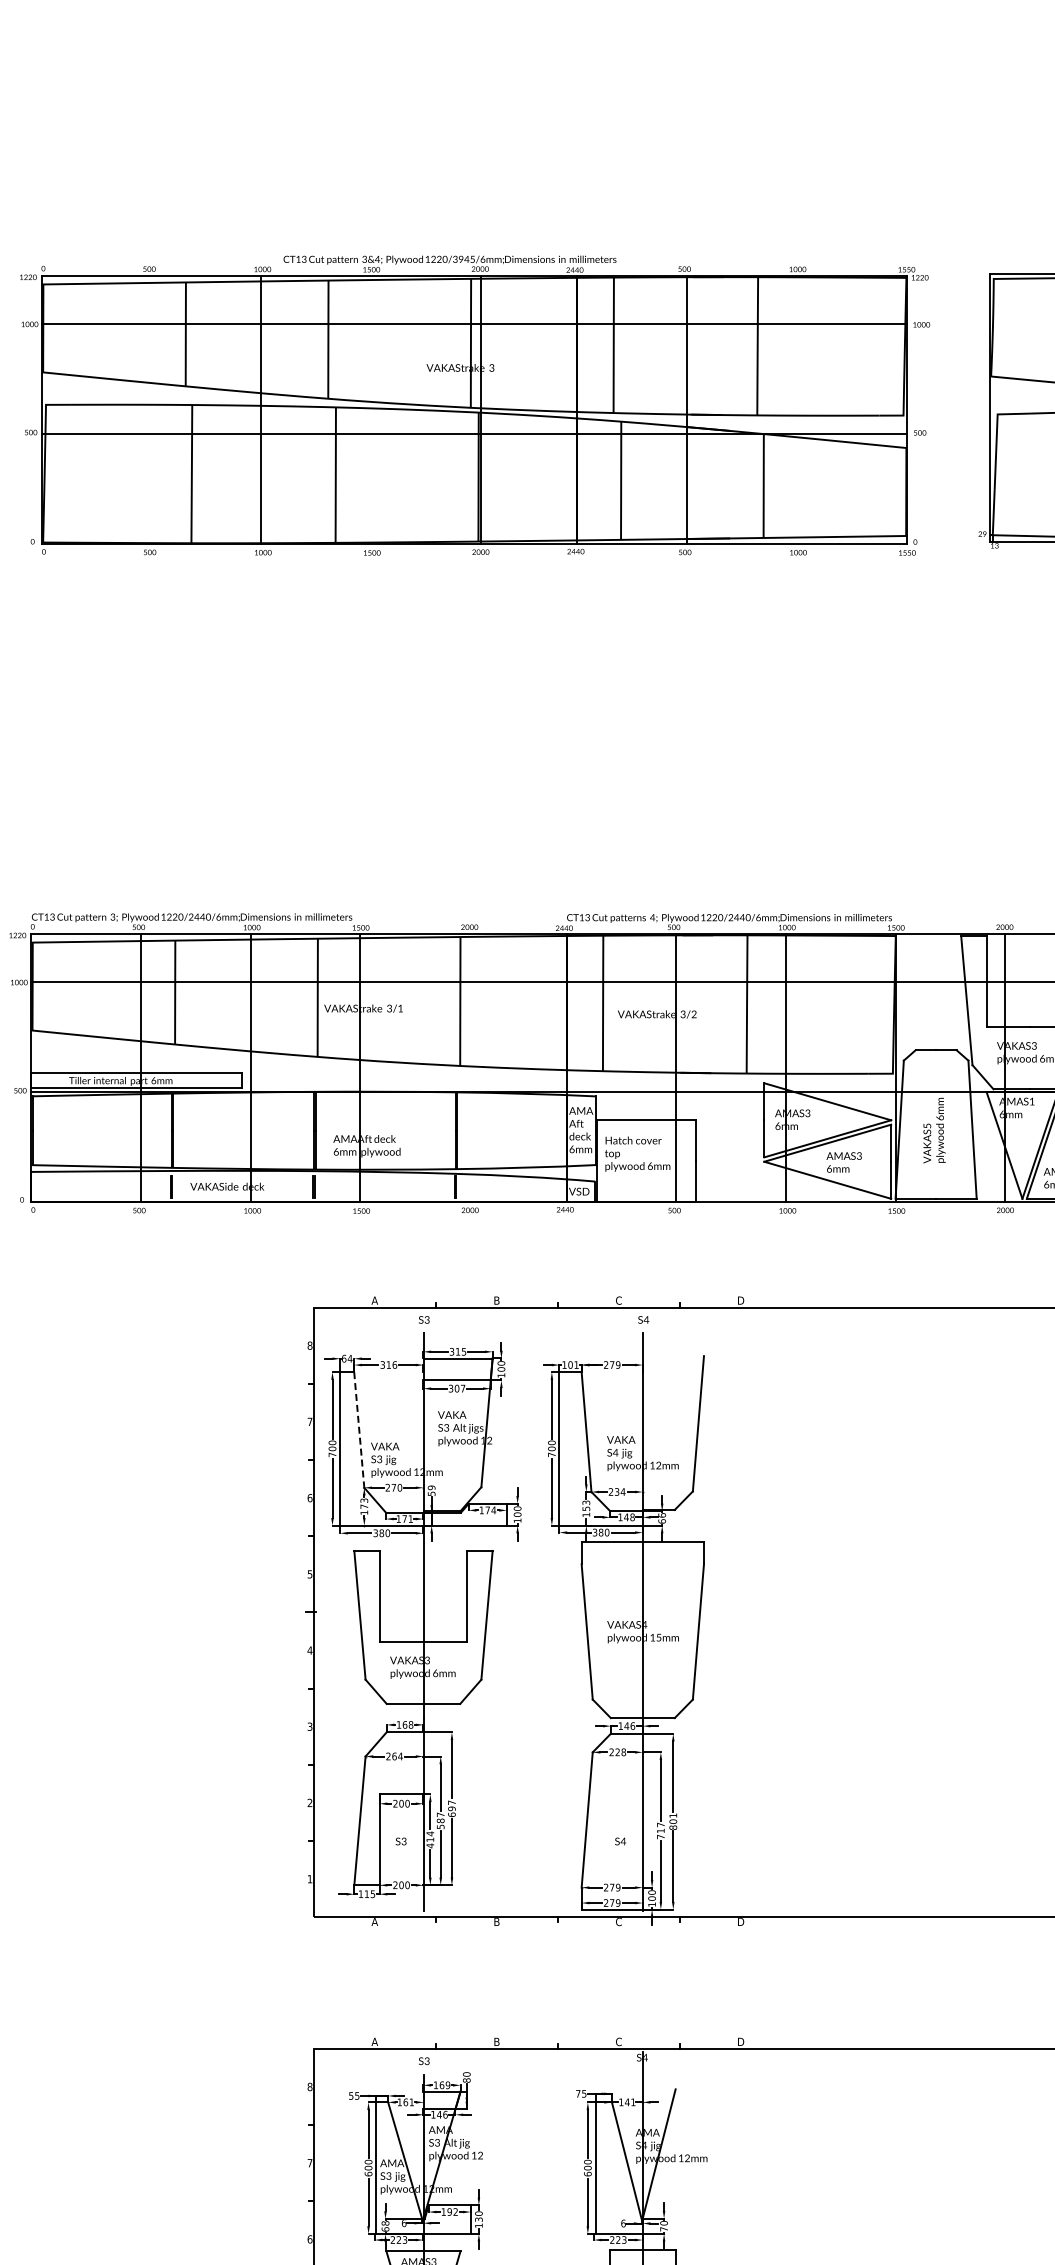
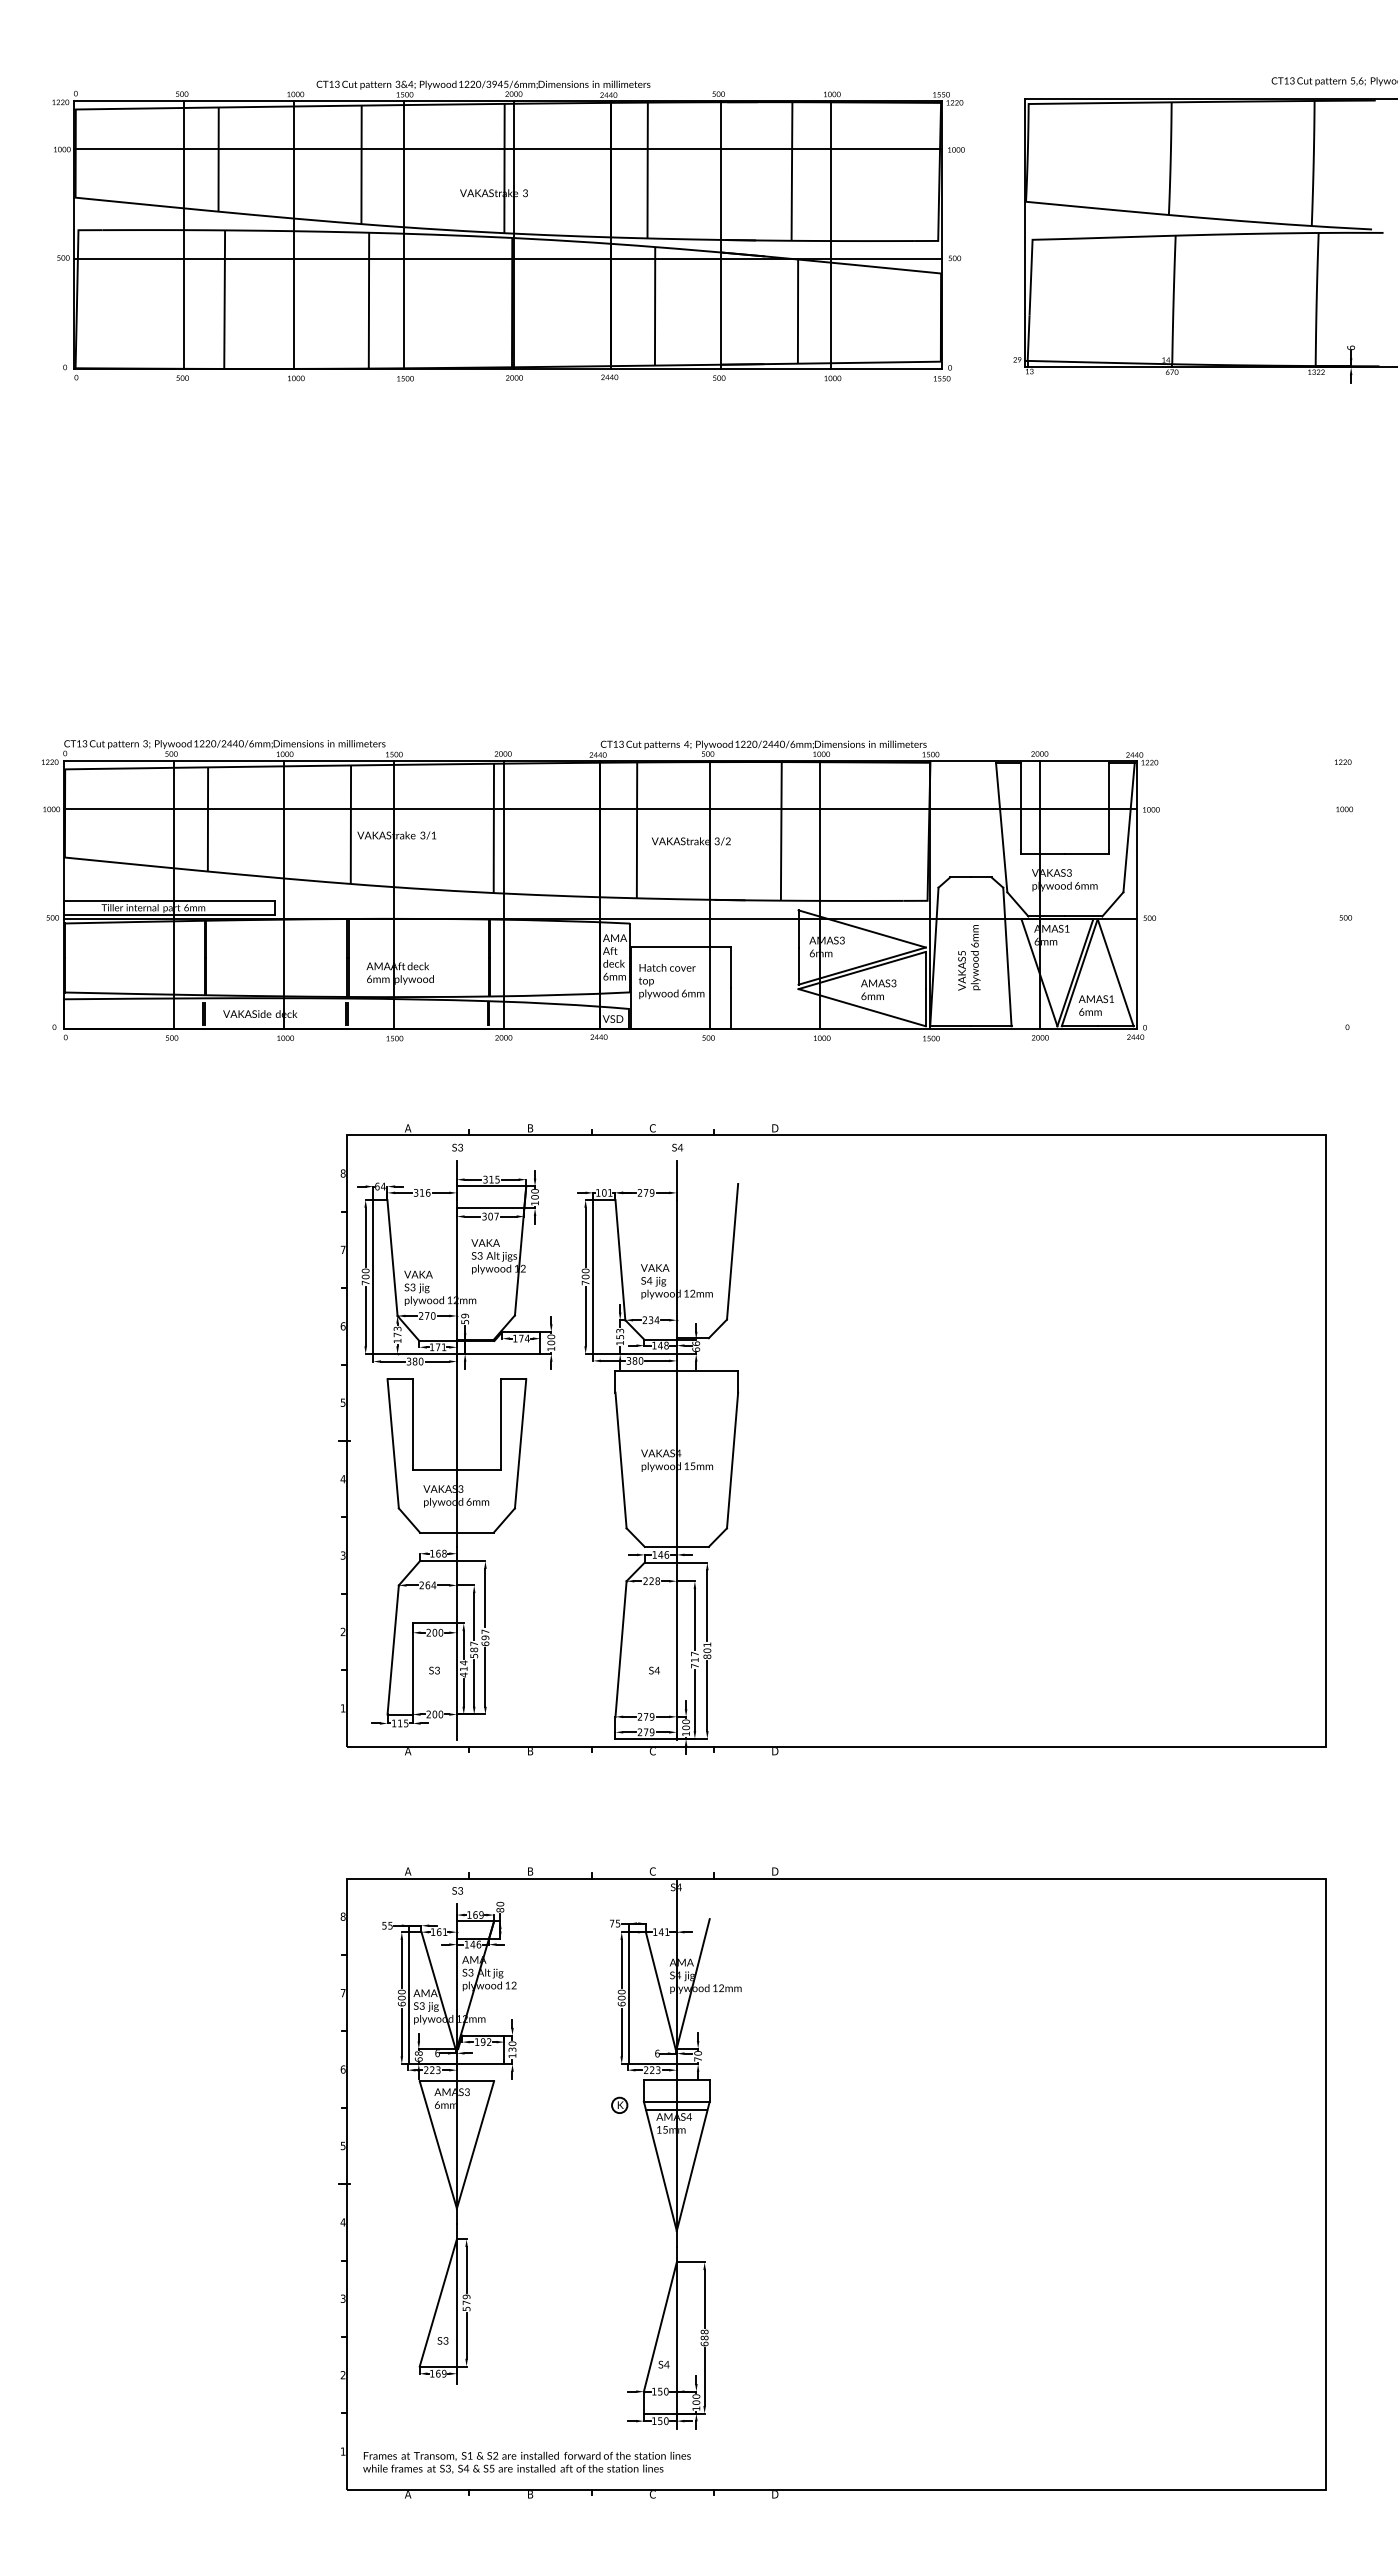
line: (151, 410) -> (184, 235), added
line: (371, 410) -> (404, 235), added
line: (796, 410) -> (830, 235), added
line: (469, 1067) -> (503, 894), added
line: (359, 1430) -> (392, 1258), dashed -> solid

